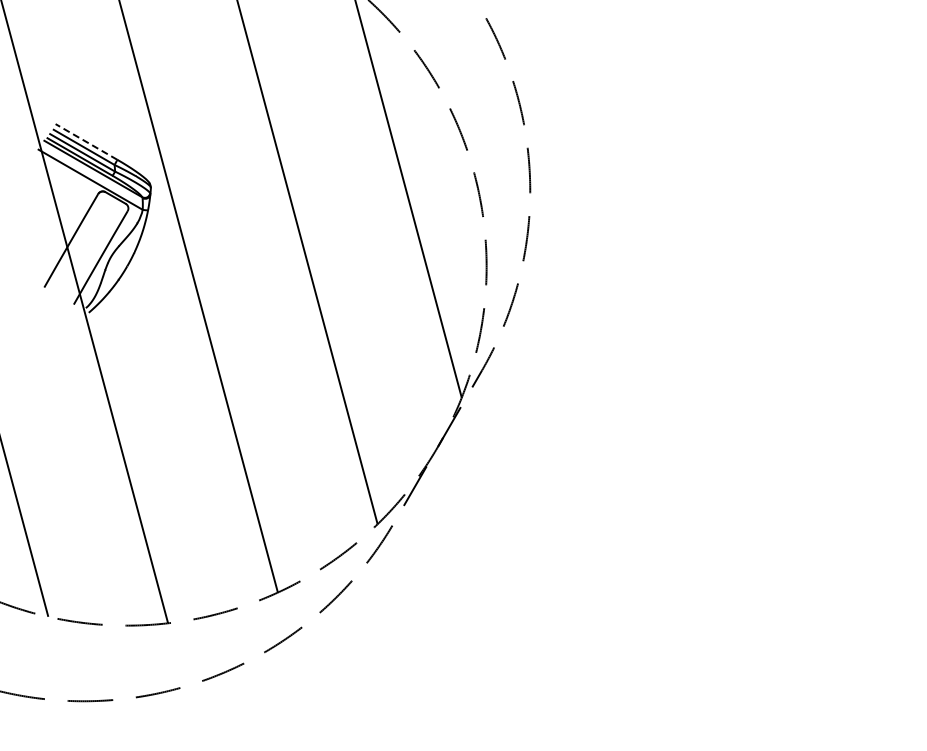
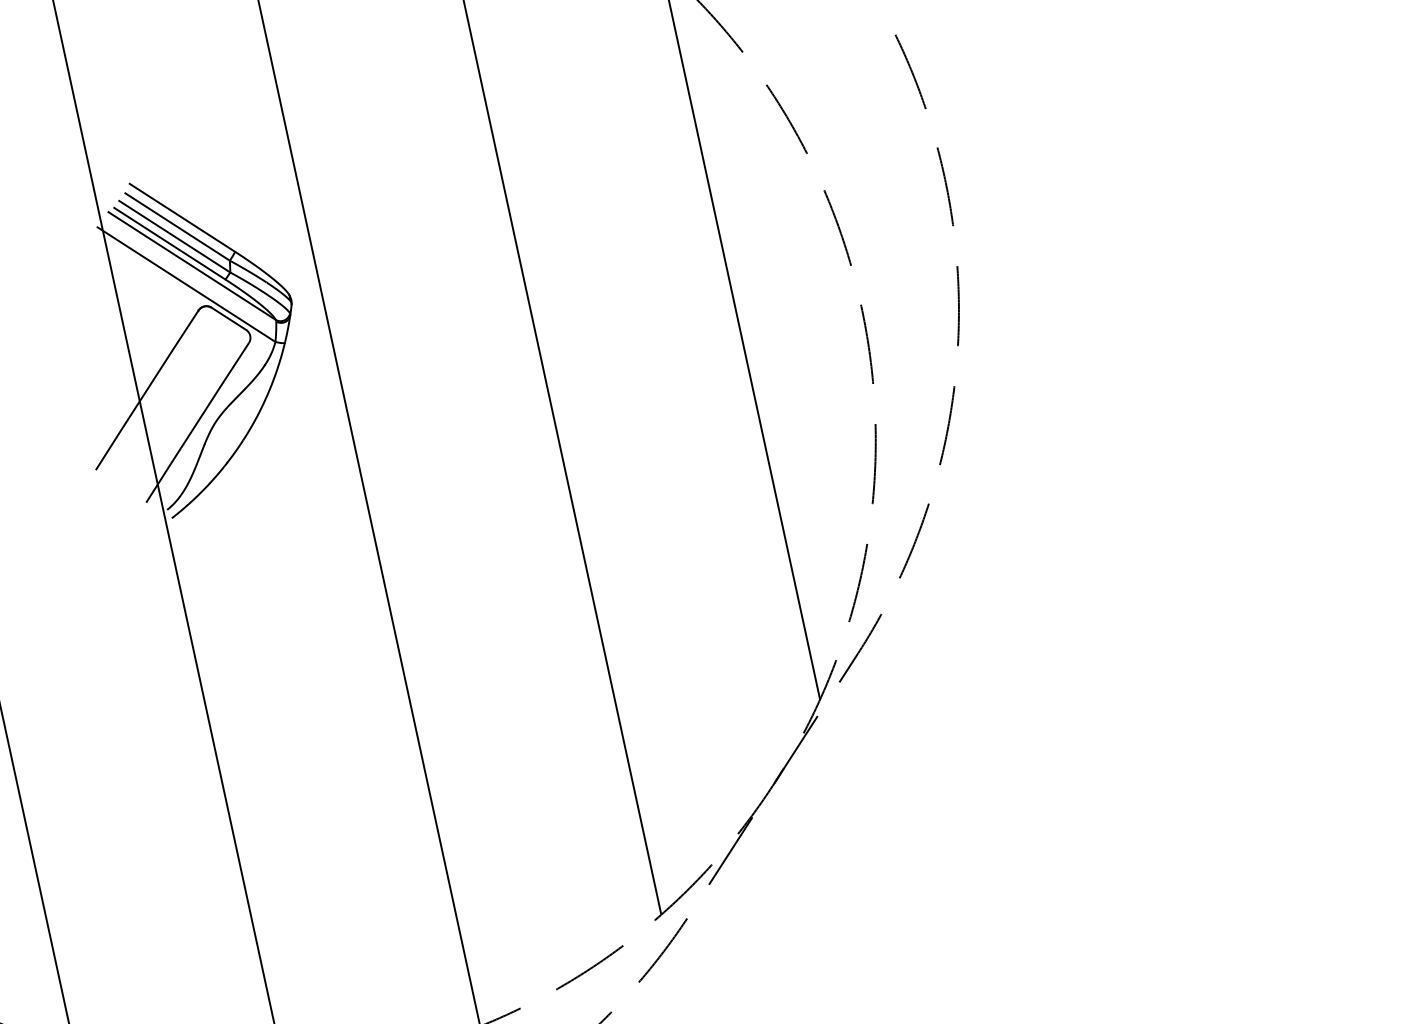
line: (86, 141) -> (182, 217), dashed -> solid

